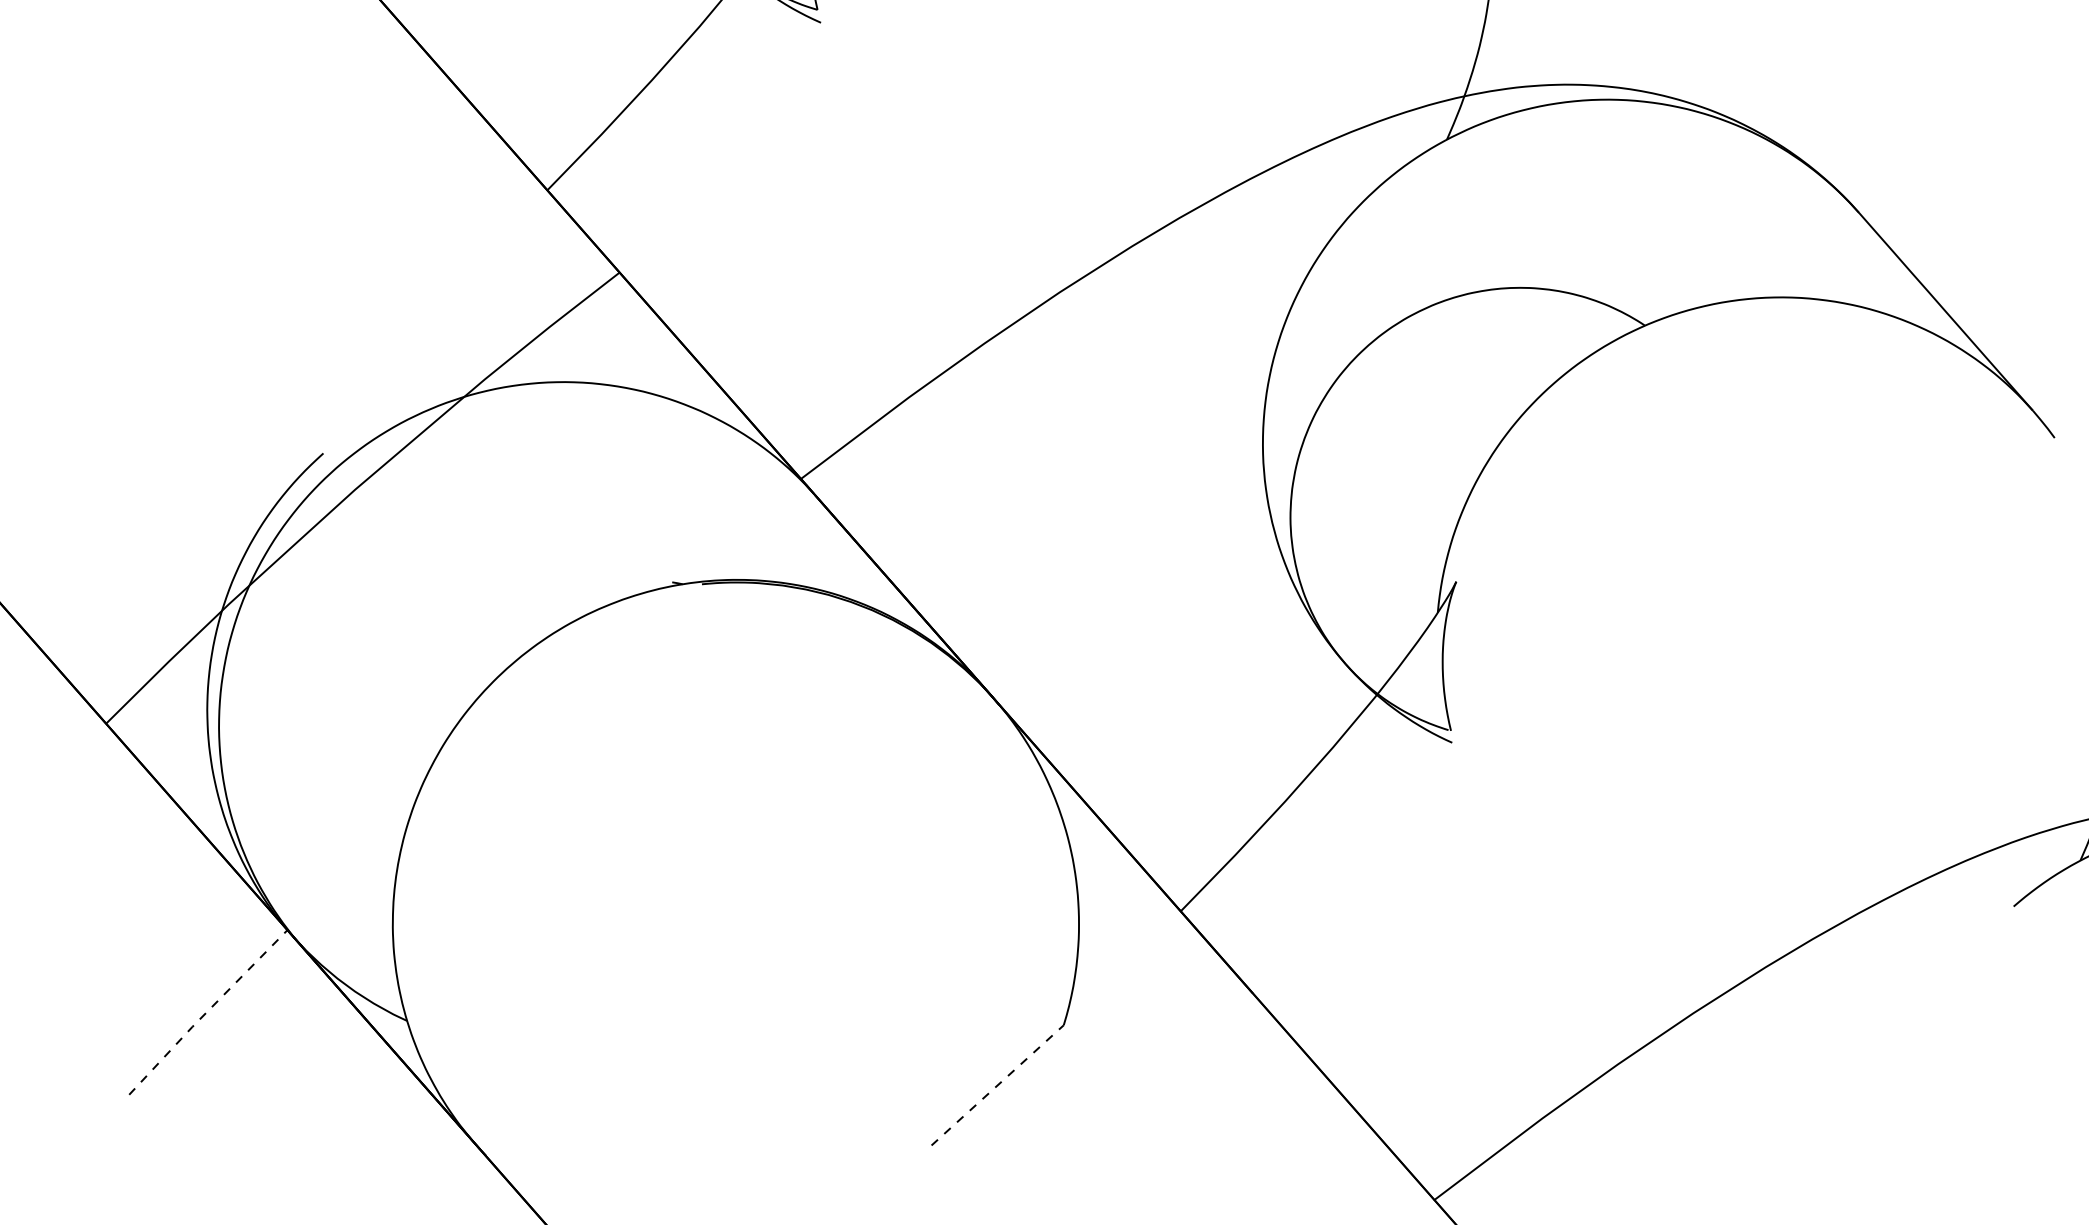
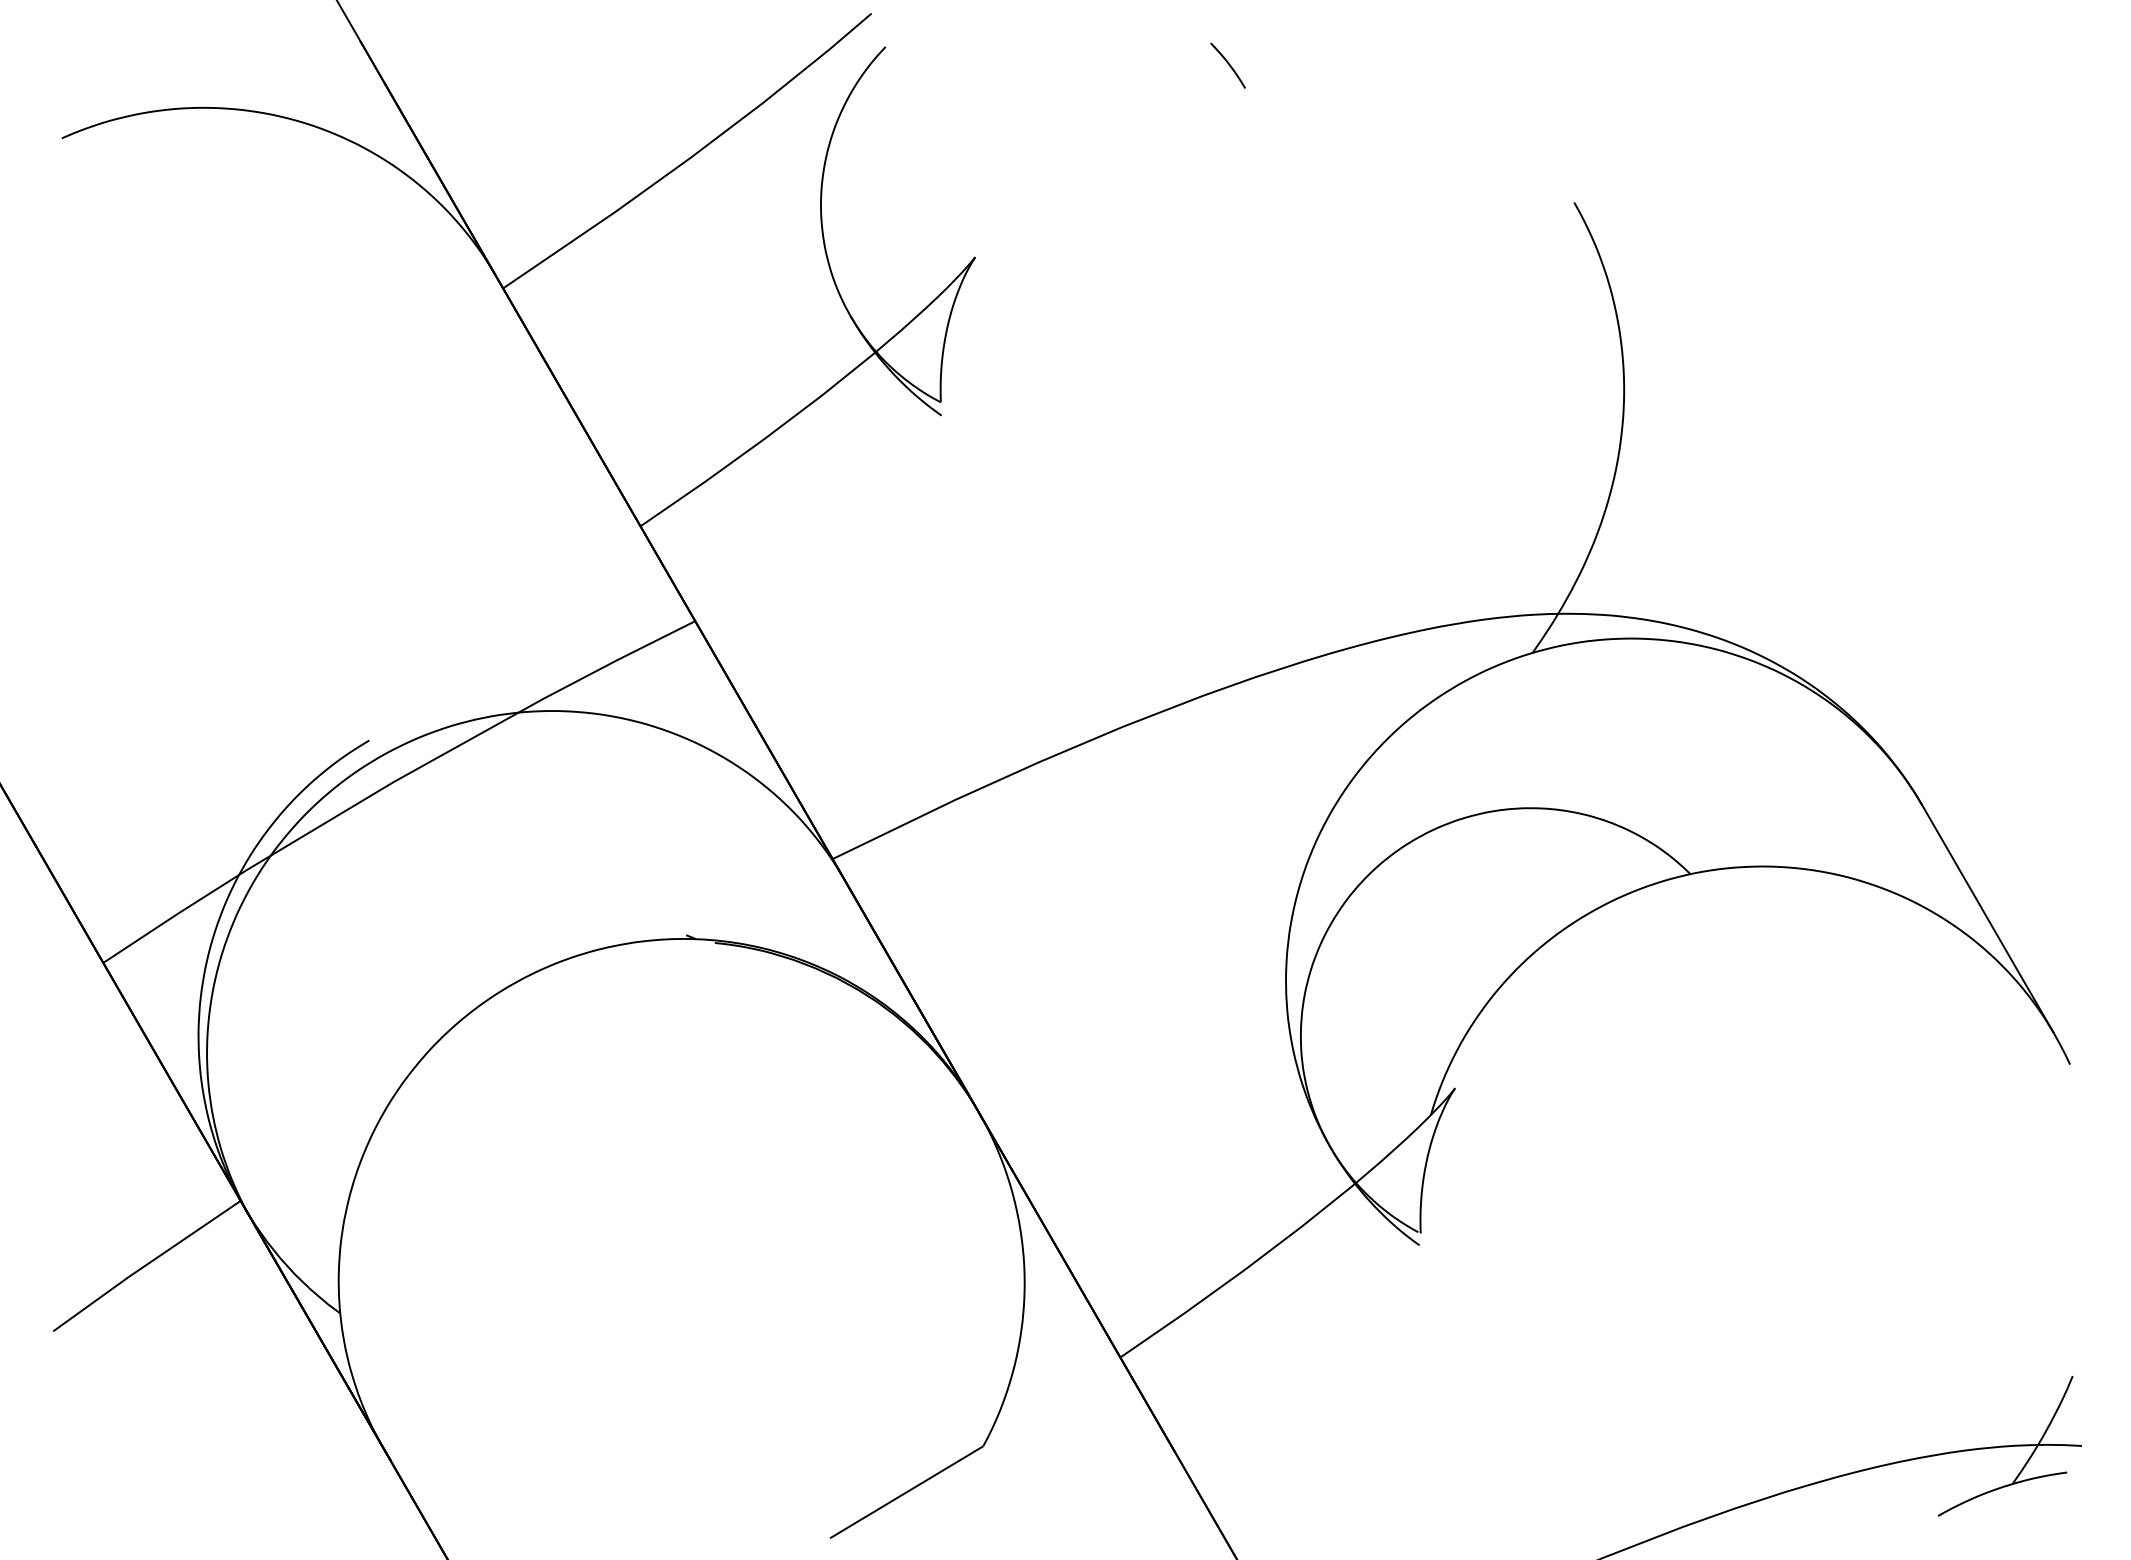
line: (207, 1010) -> (146, 1264), dashed -> solid
line: (998, 1085) -> (907, 1492), dashed -> solid

